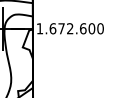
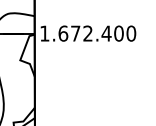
text: (82, 28) -> (105, 33), 1.672.600 -> 1.672.400

